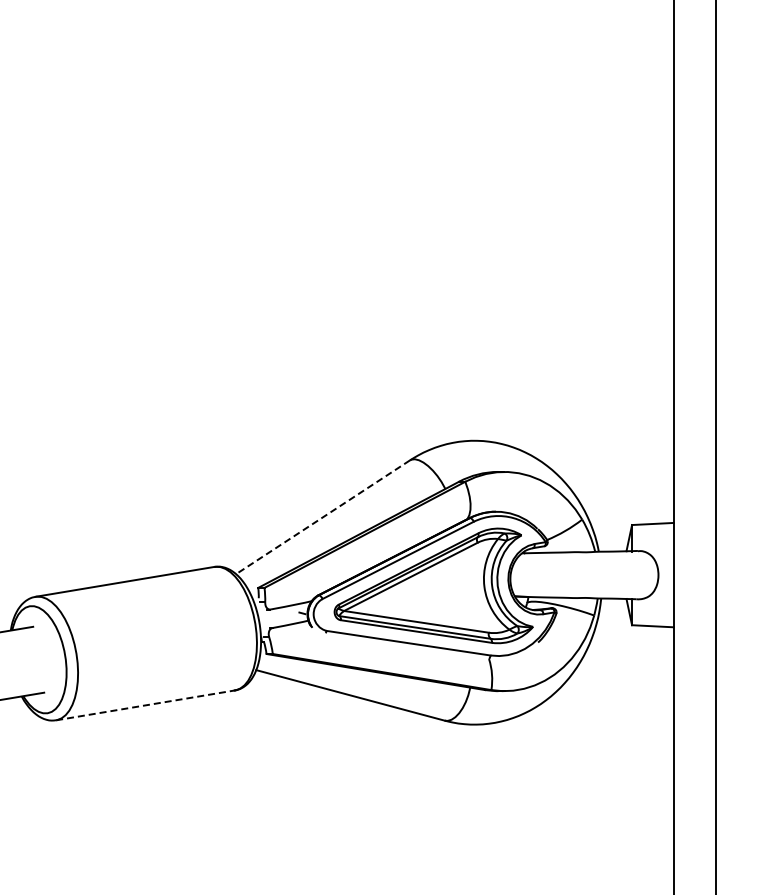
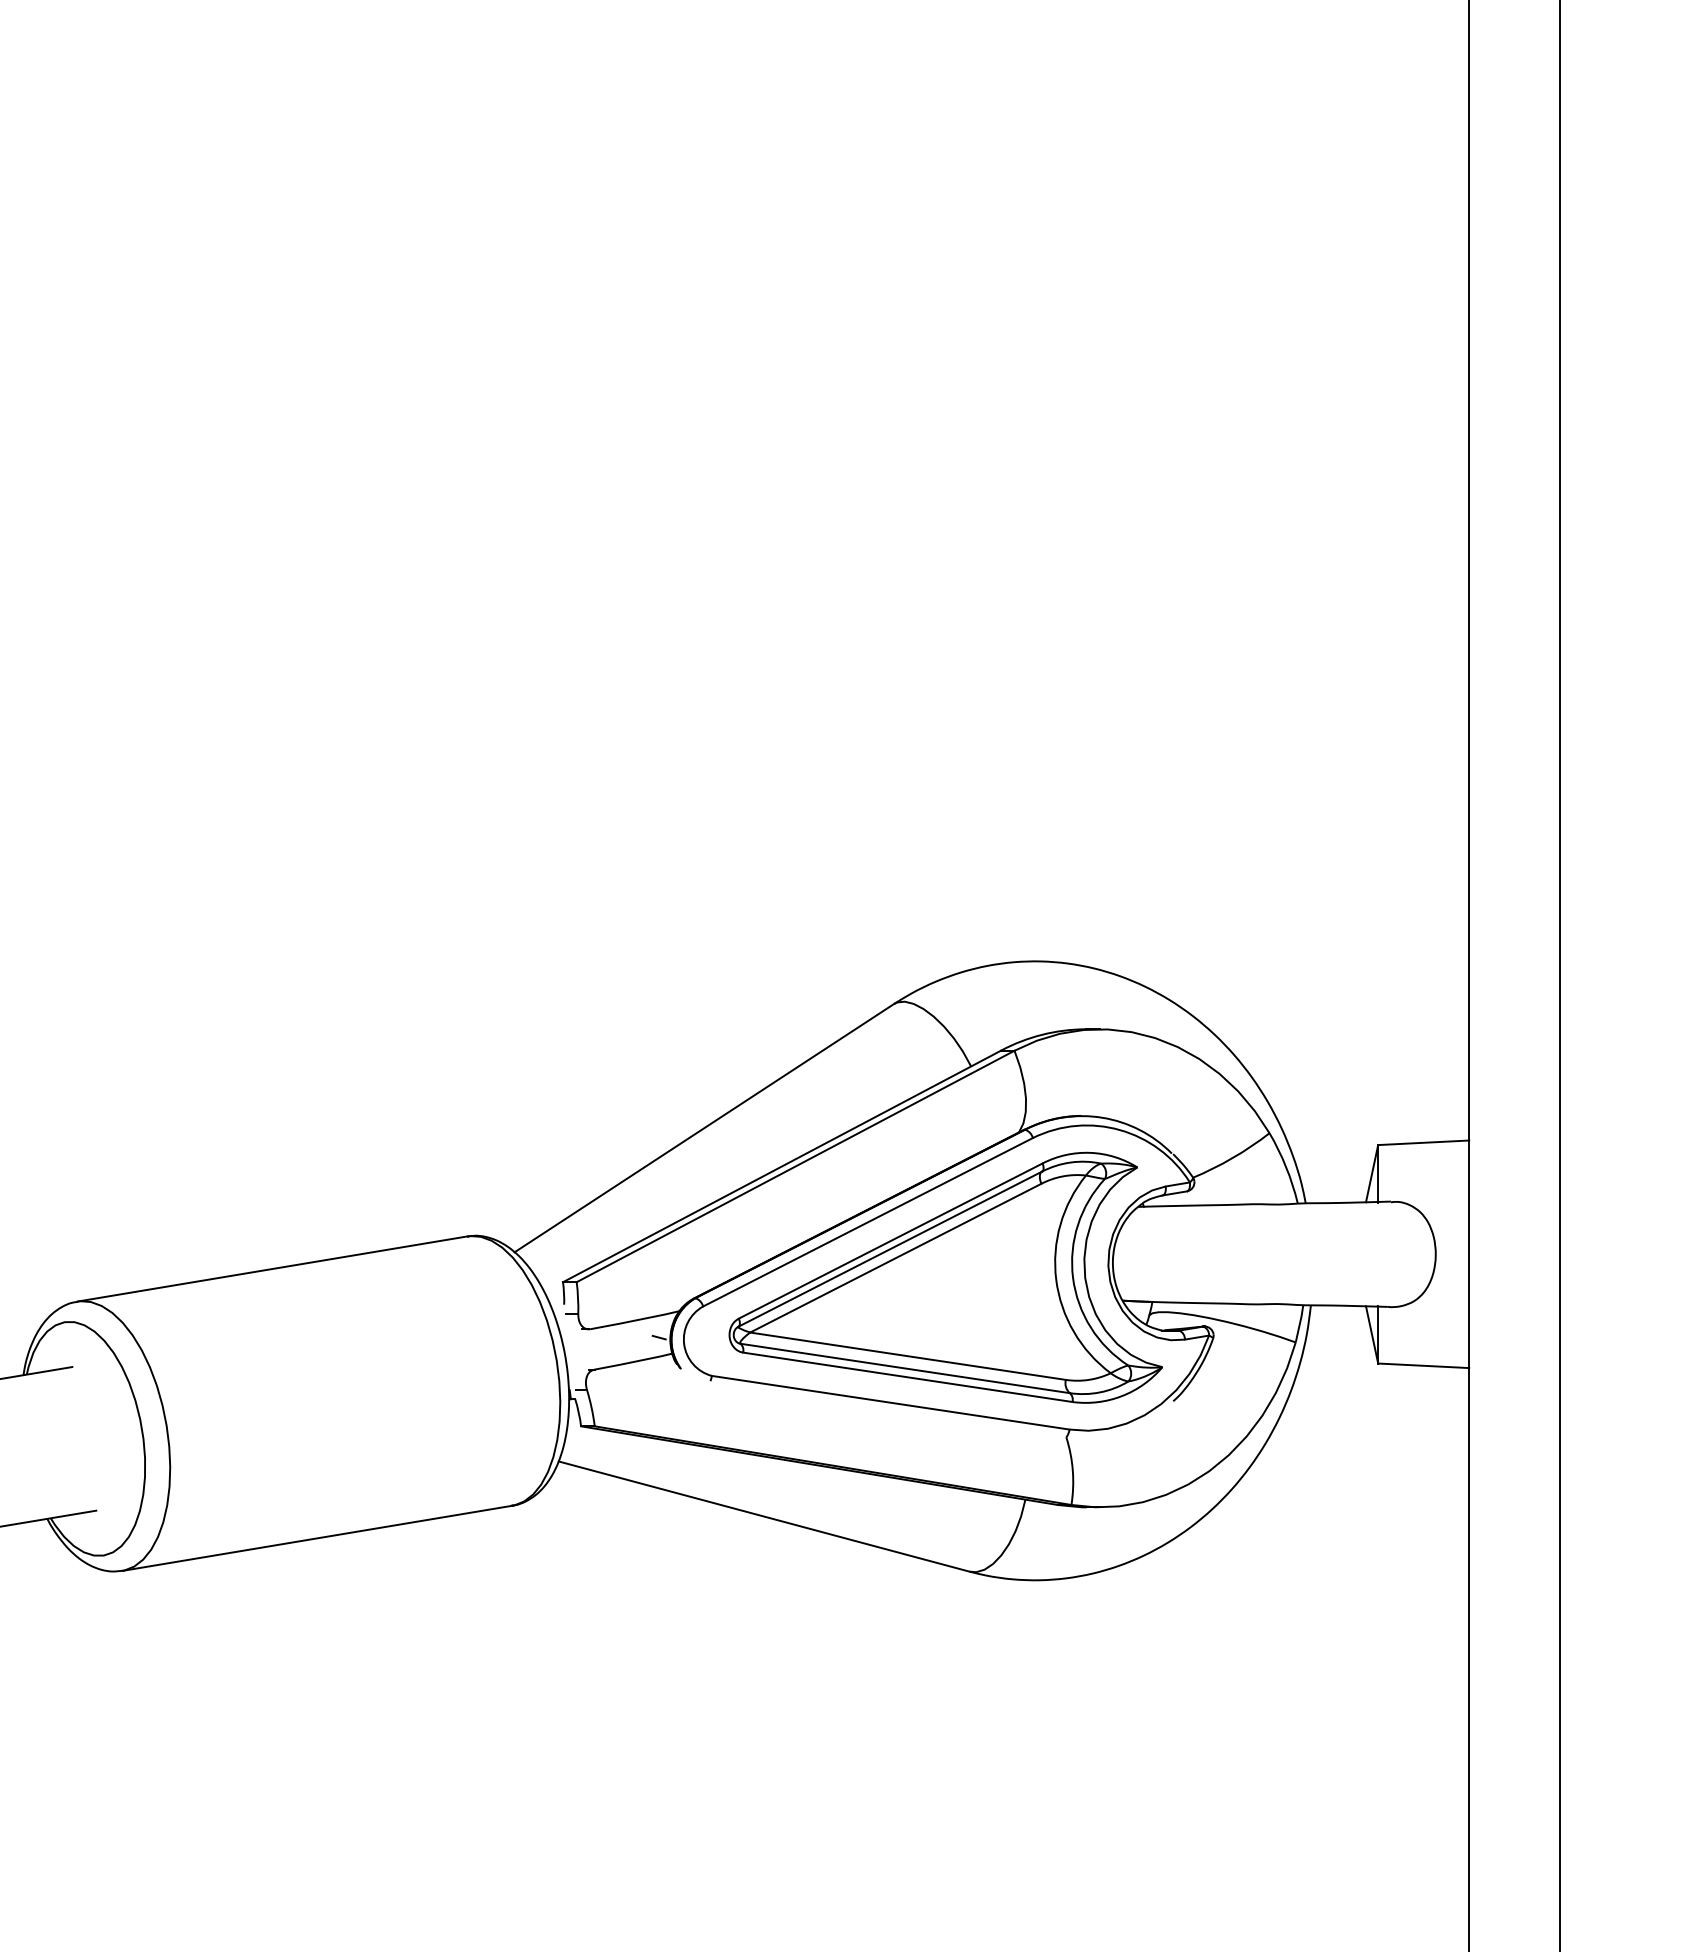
line: (322, 517) -> (703, 1128), dashed -> solid
line: (145, 705) -> (317, 1538), dashed -> solid

